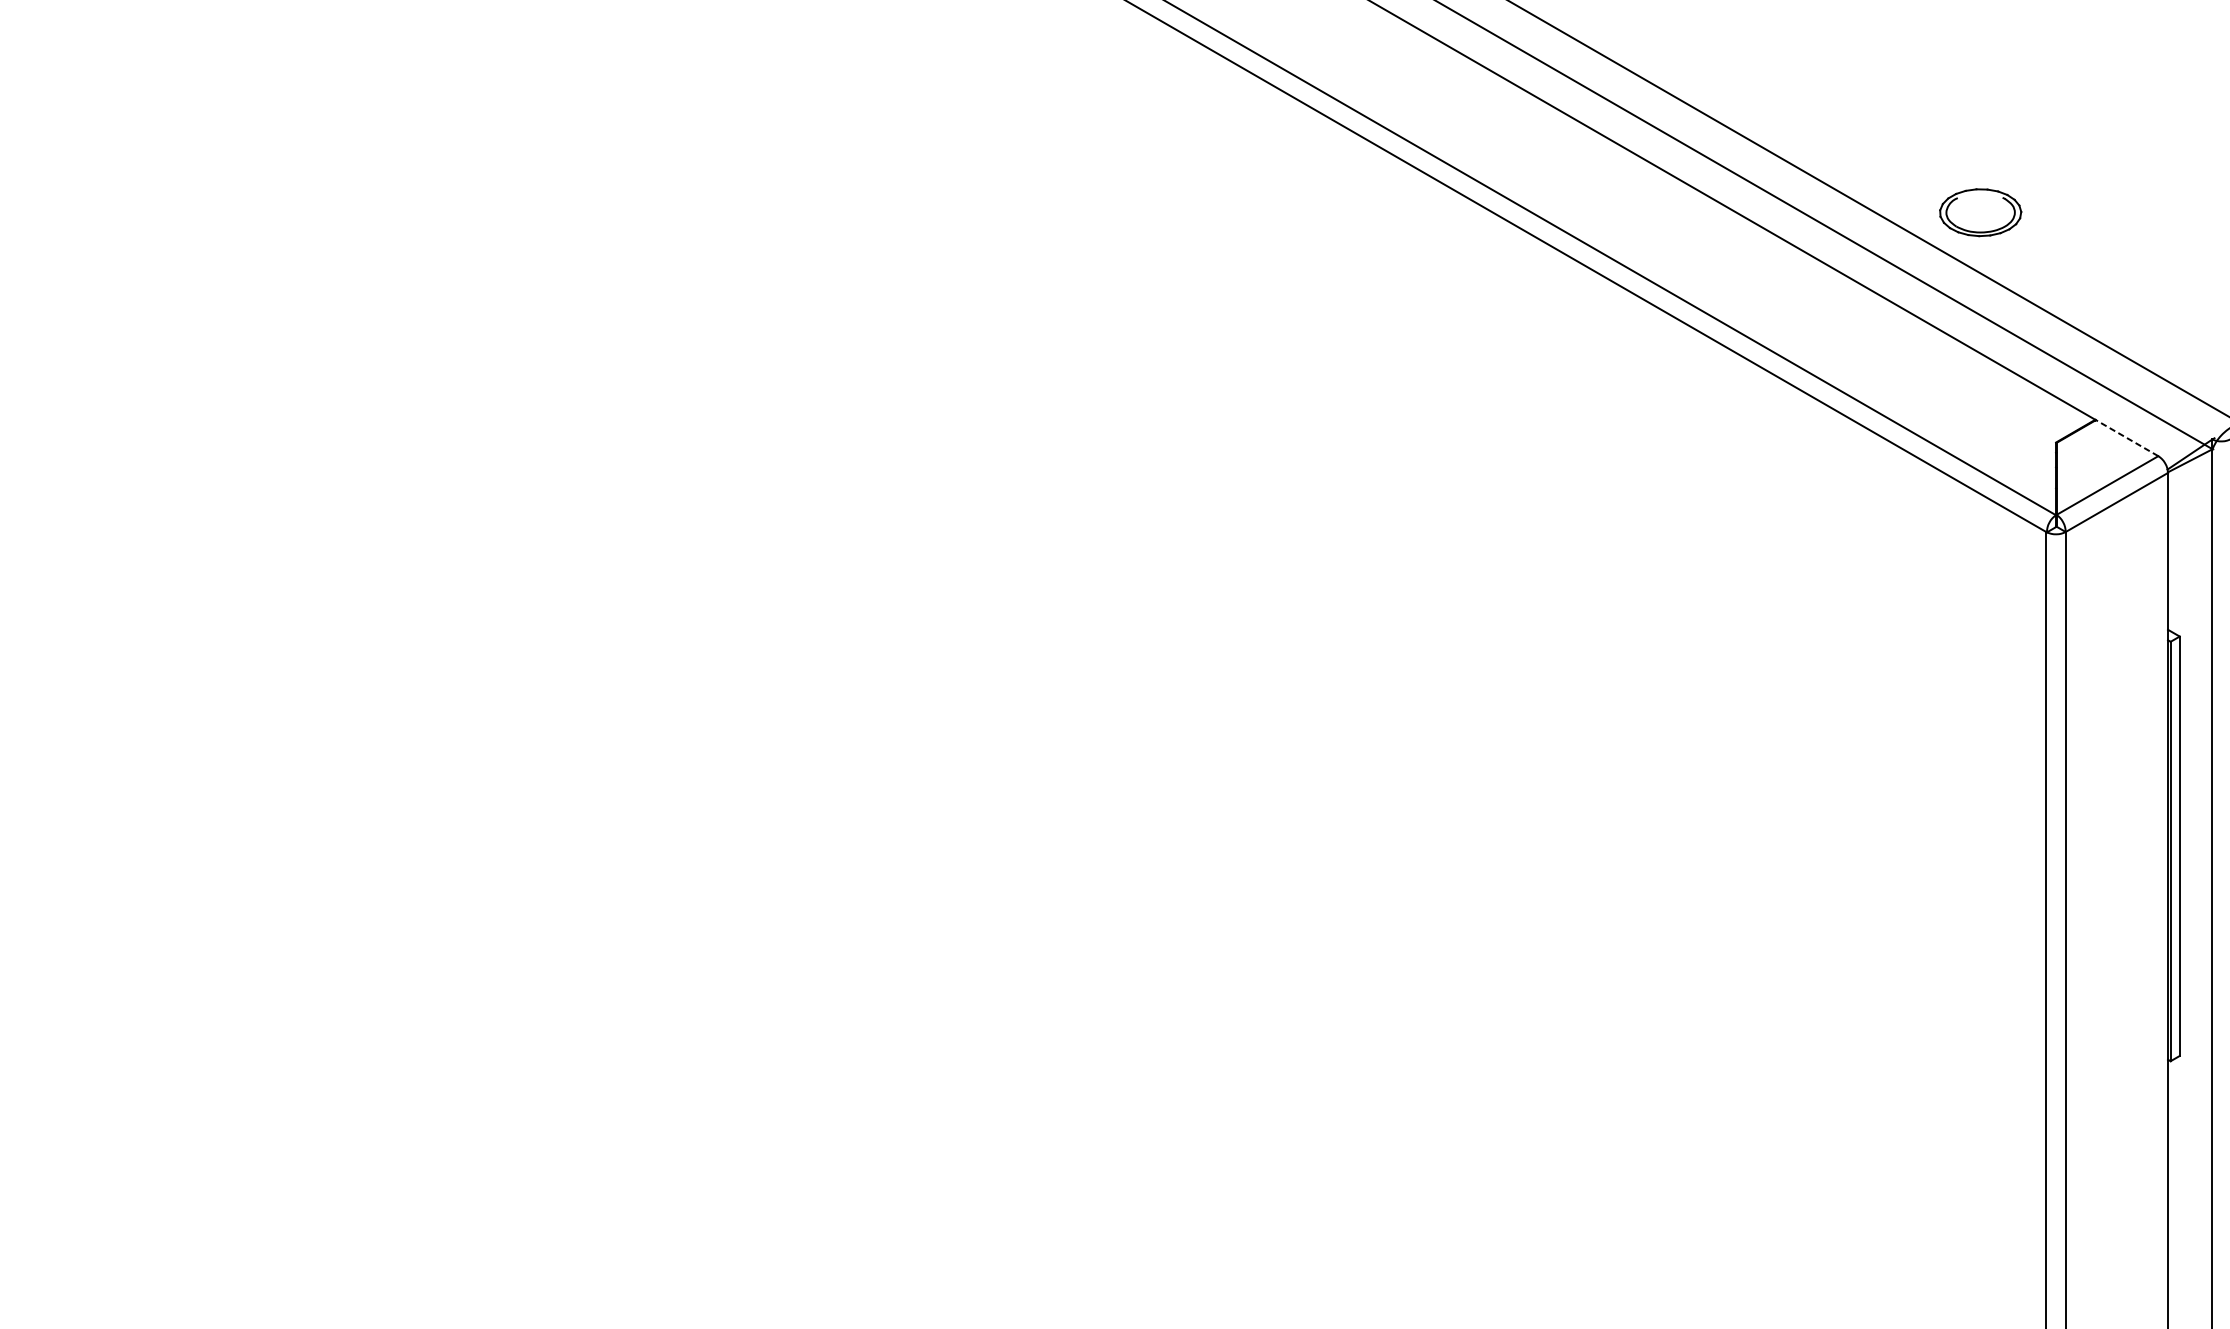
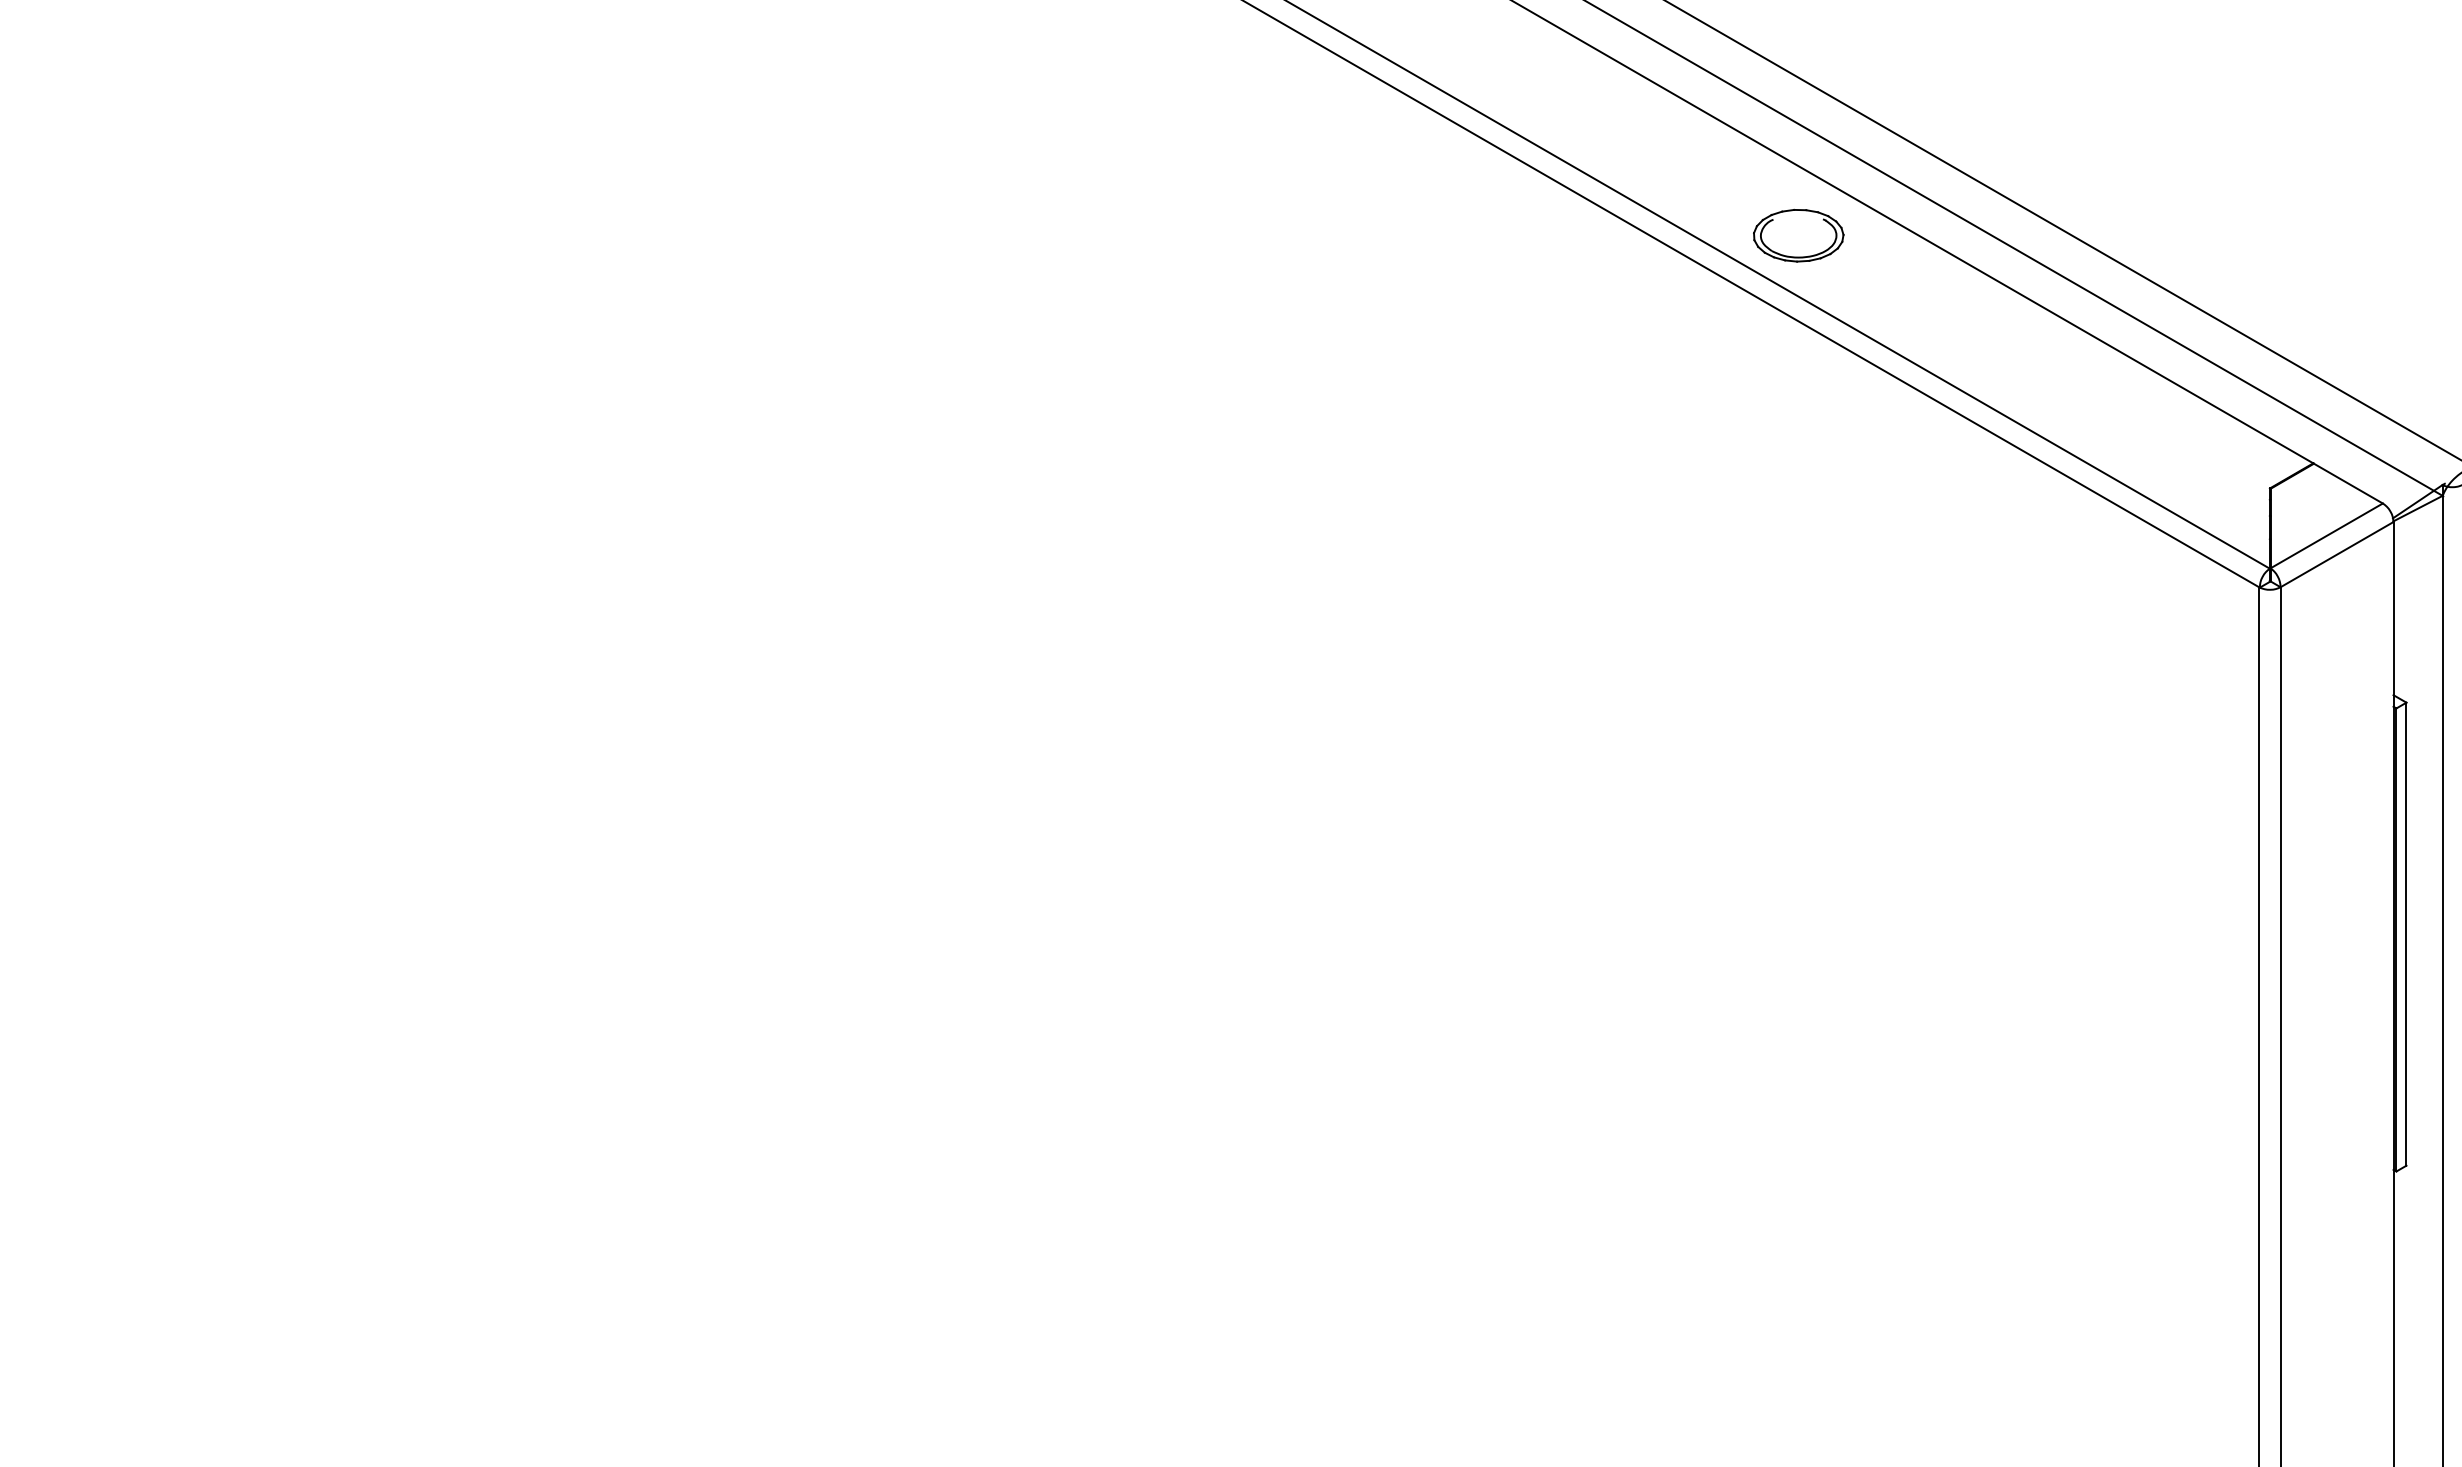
part: (1980, 212) -> (1798, 235), moved
line: (2127, 438) -> (2348, 483), dashed -> solid

